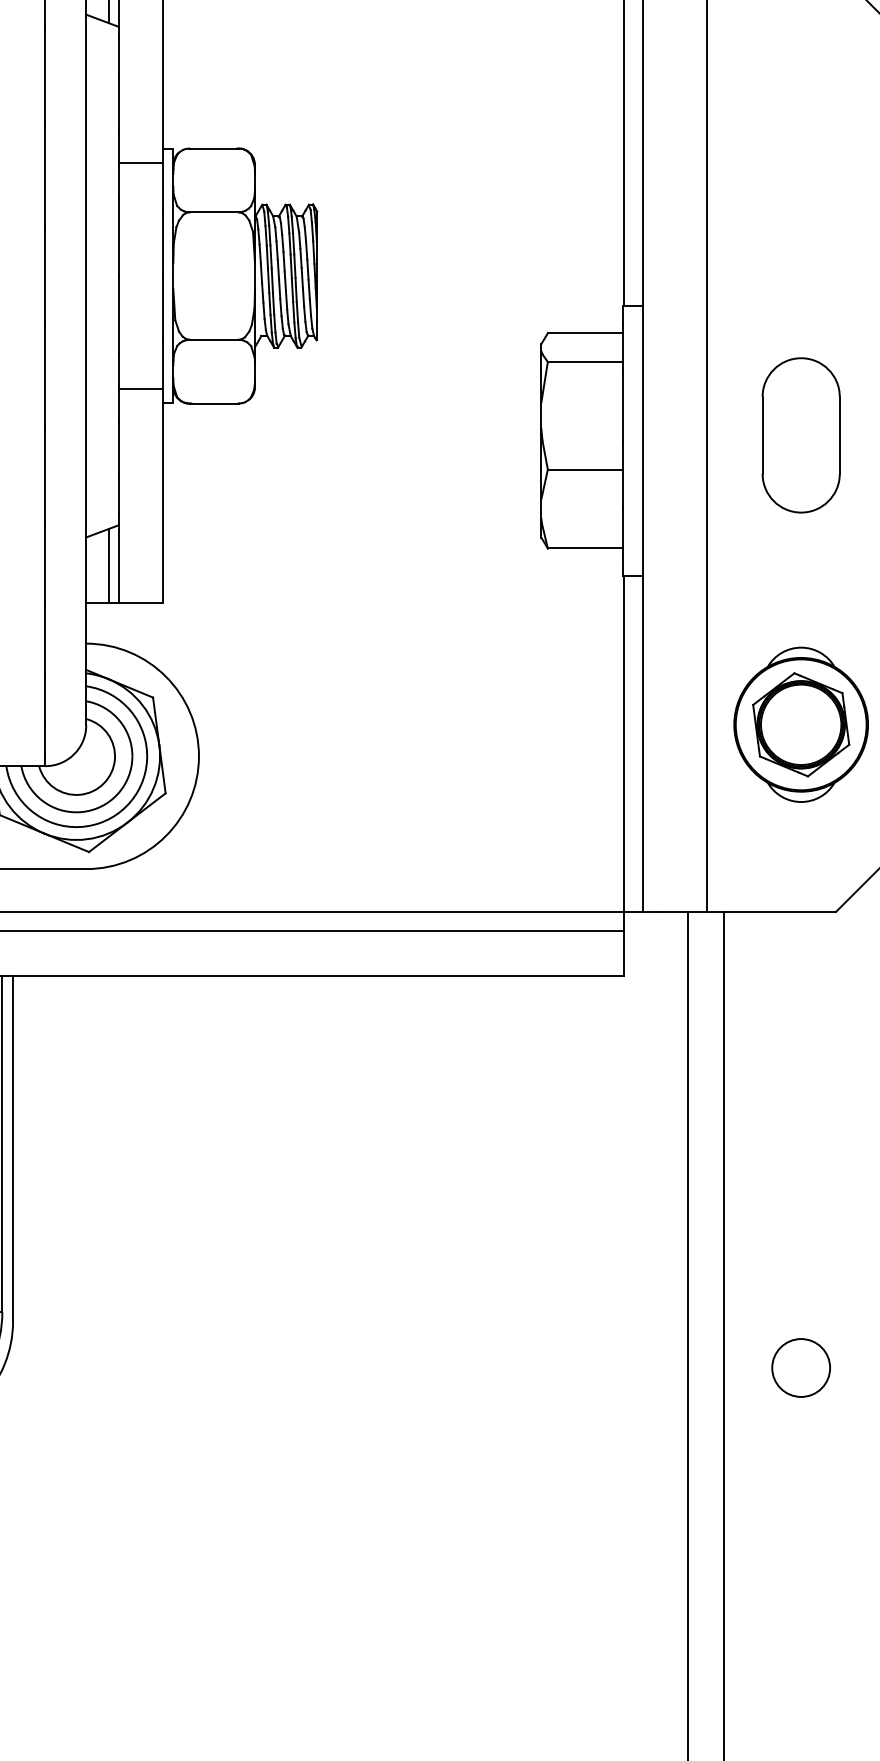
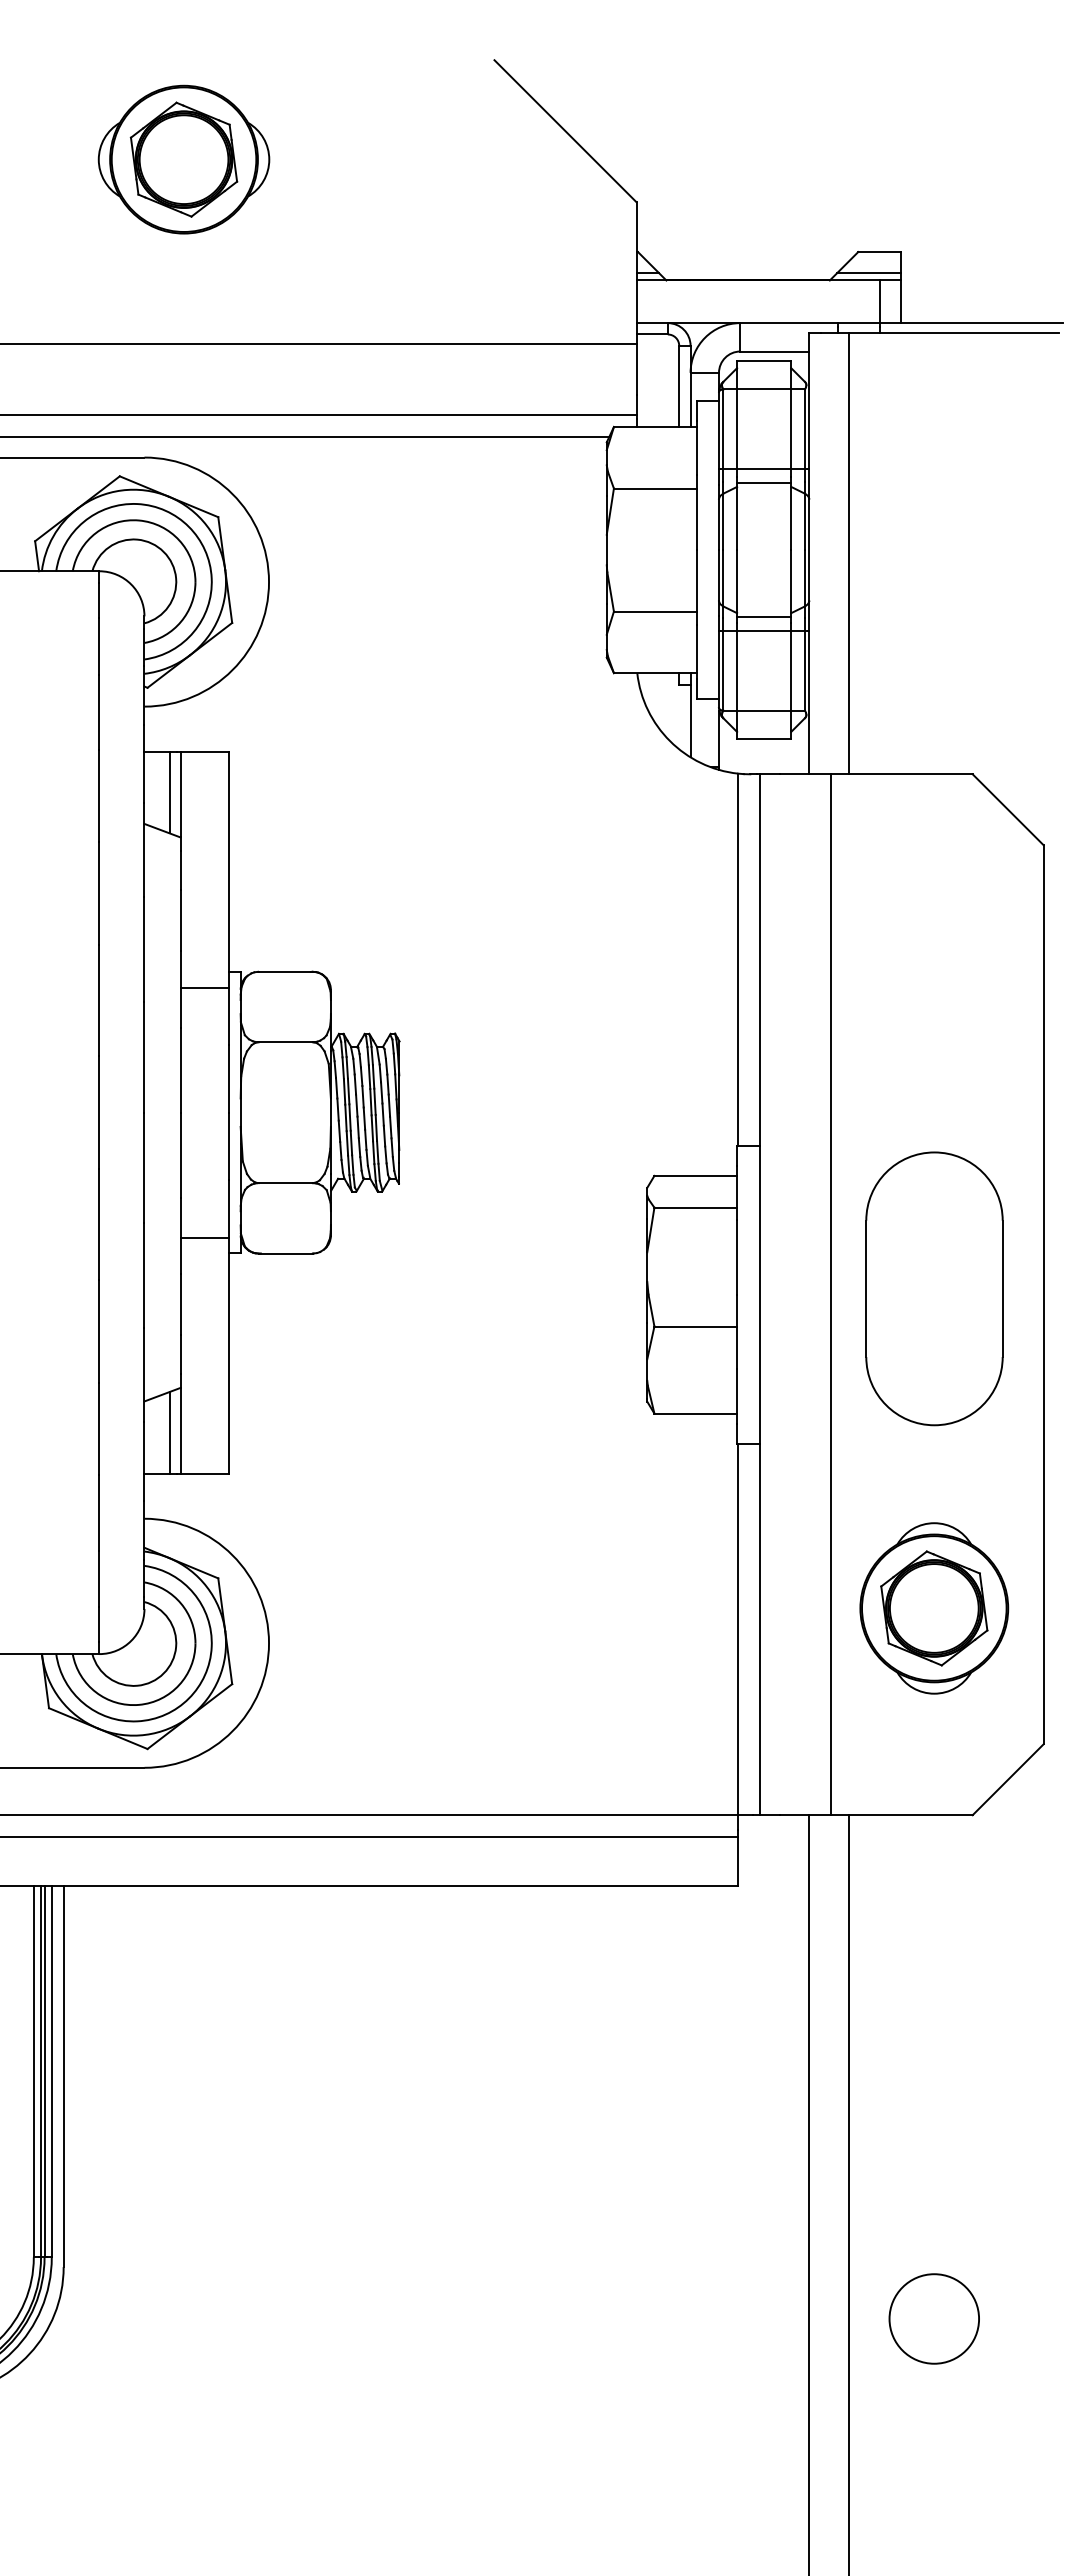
part: (800, 435) -> (933, 1288), size x1.6
circle: (801, 1367) -> (934, 2318), size x1.4

